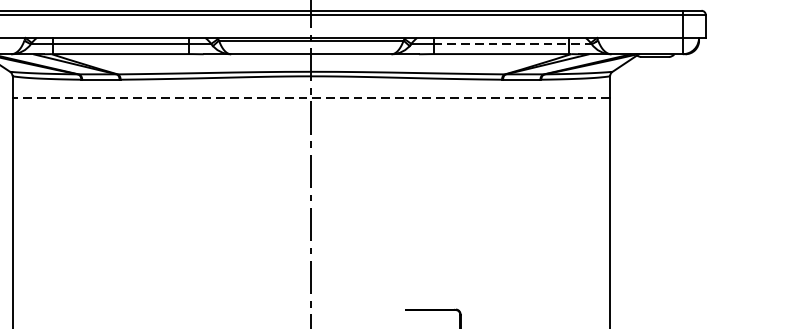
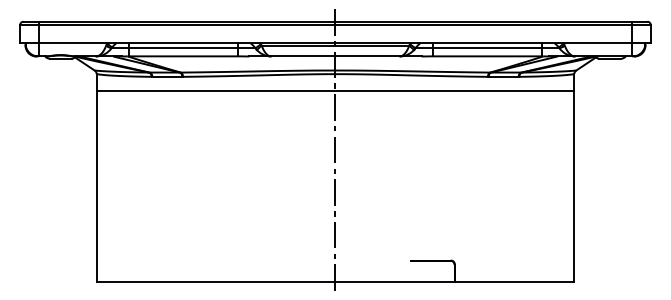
line: (512, 44) -> (496, 48), dashed -> solid
line: (311, 98) -> (335, 91), dashed -> solid

